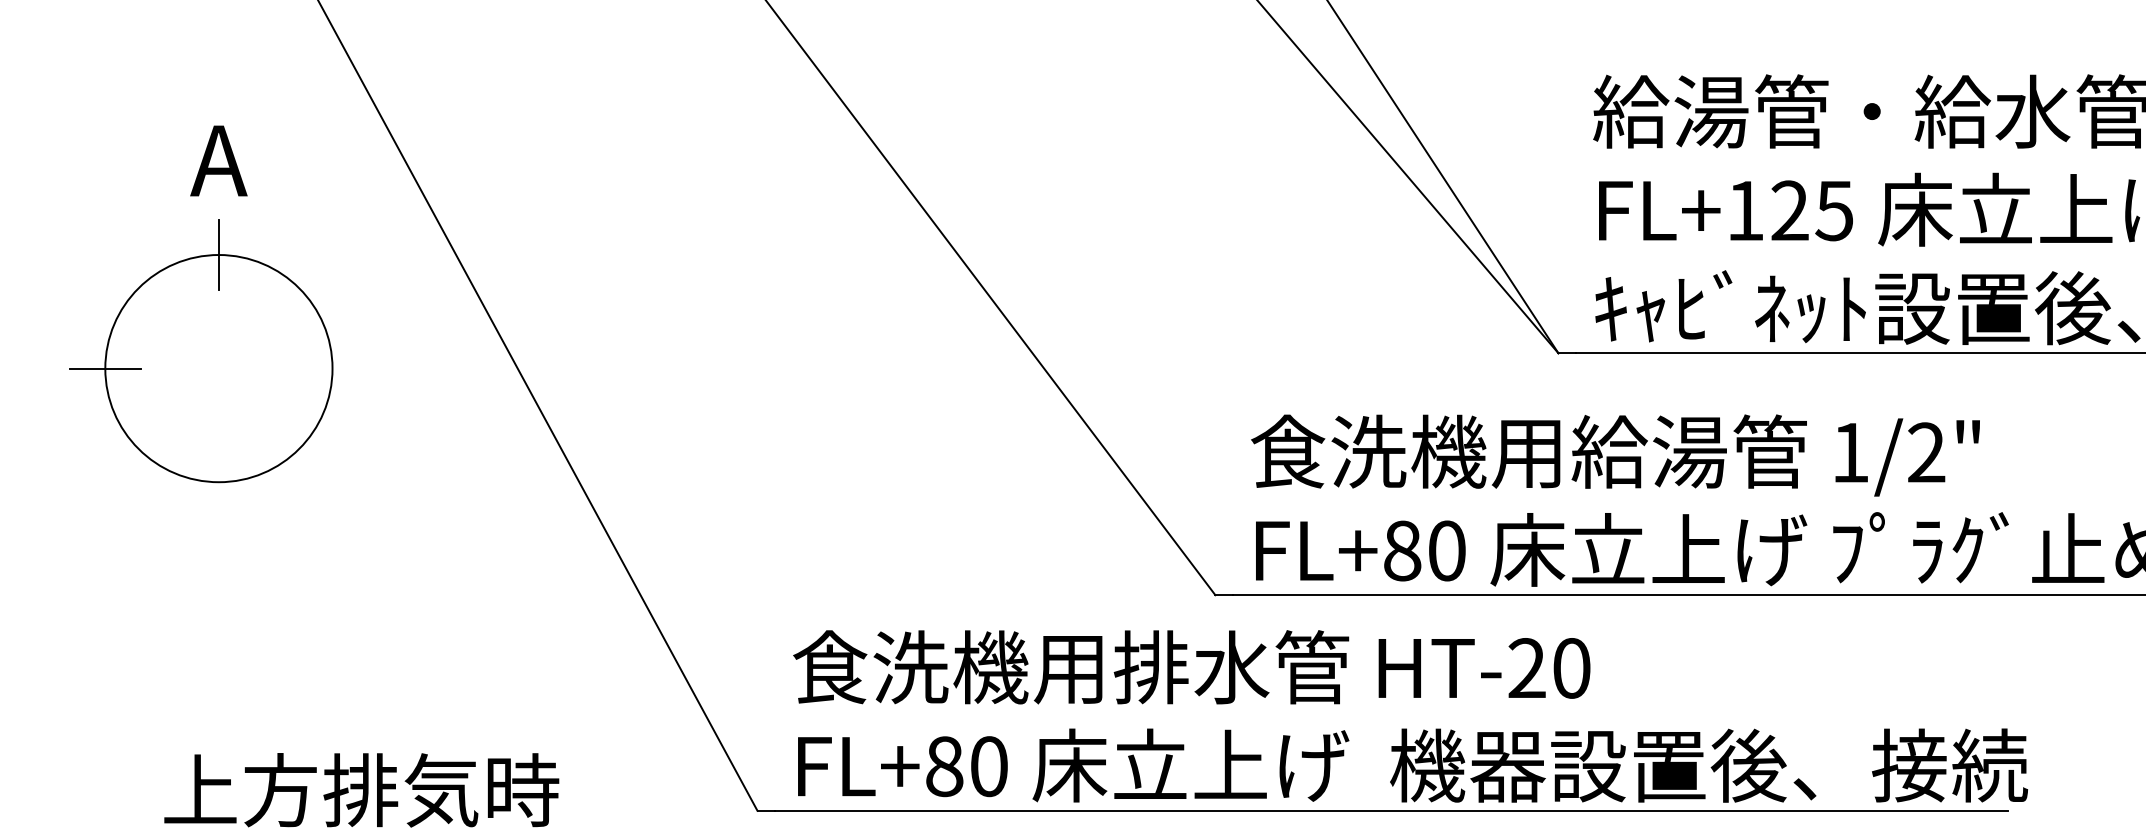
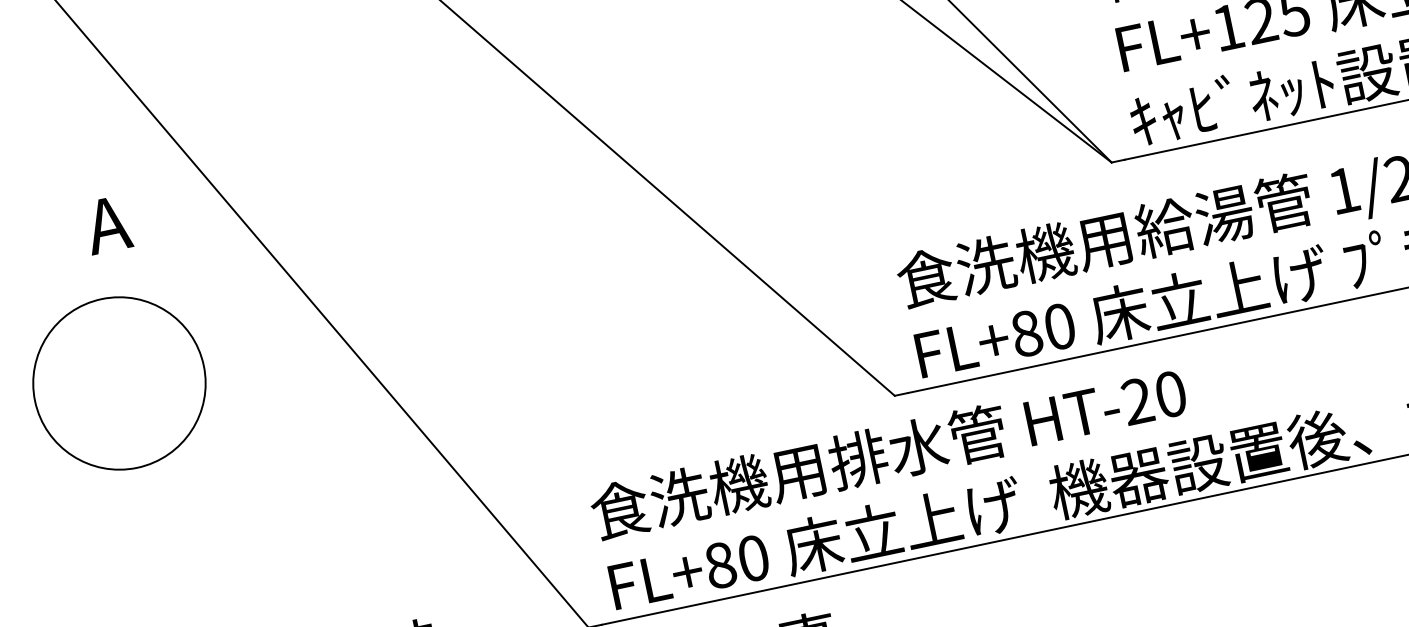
text: (218, 160) -> (107, 224), moved
line: (218, 254) -> (101, 298), removed
line: (104, 368) -> (34, 401), removed

